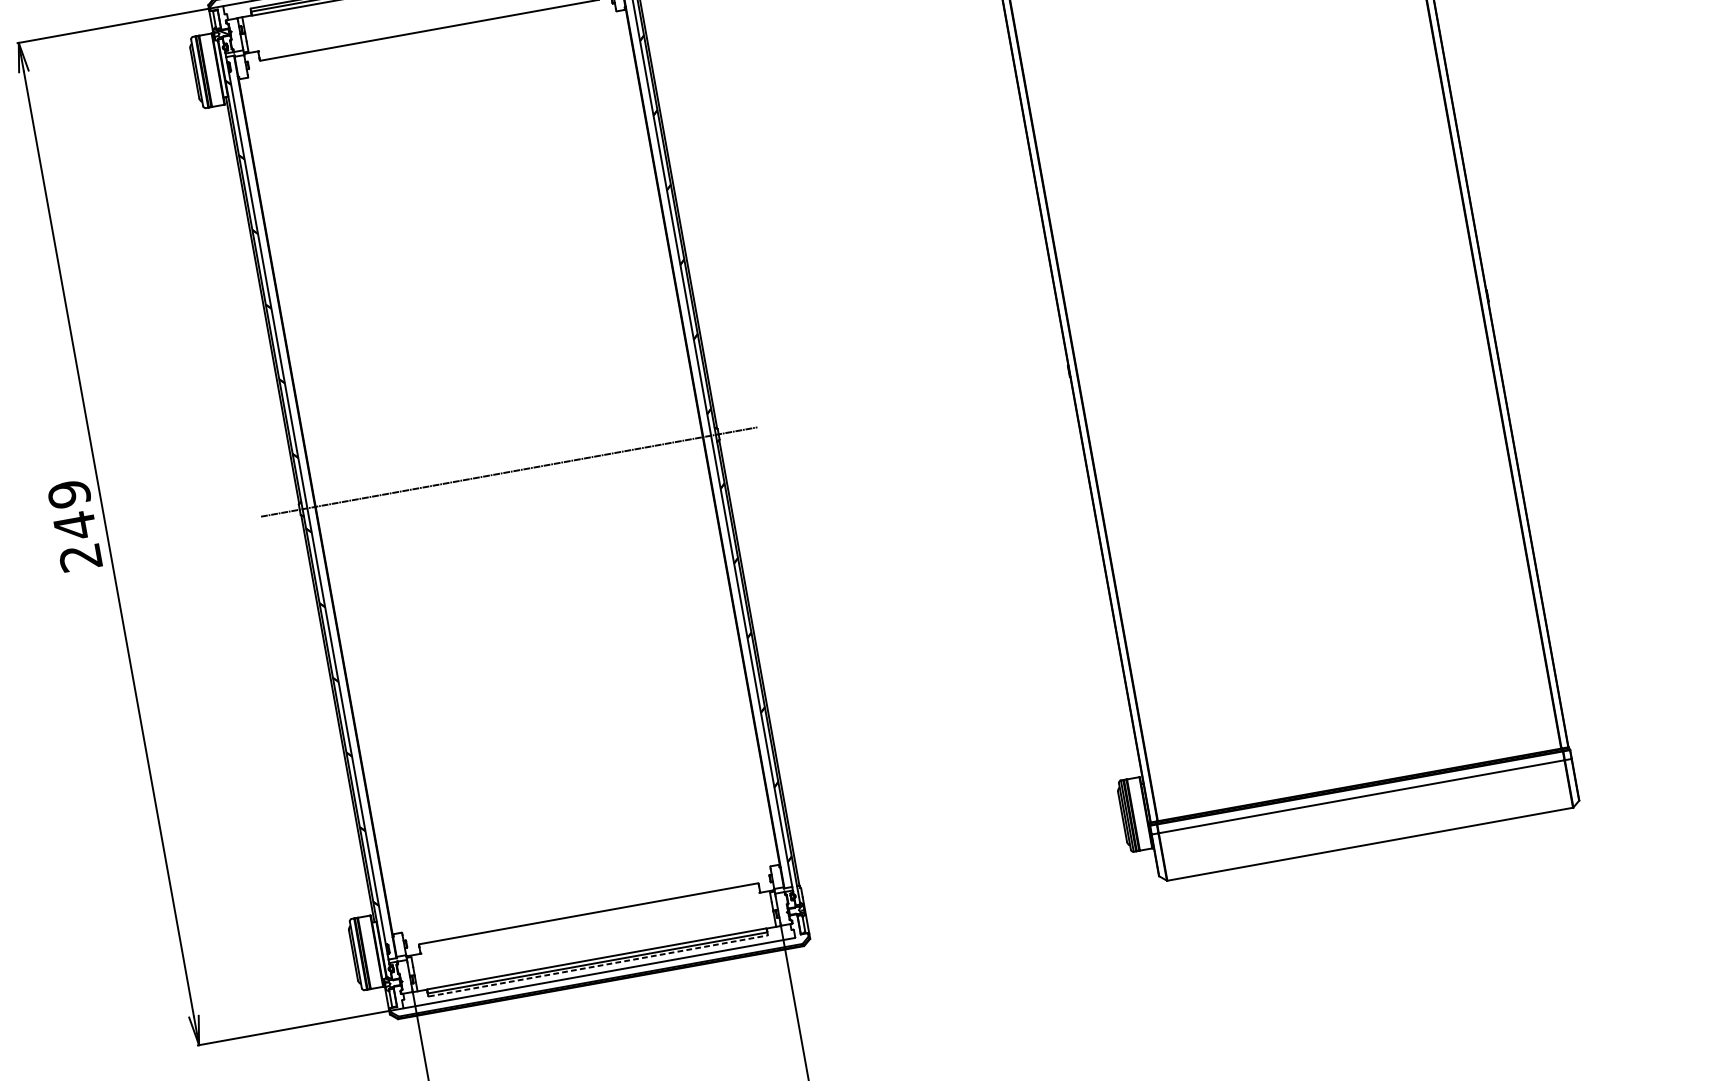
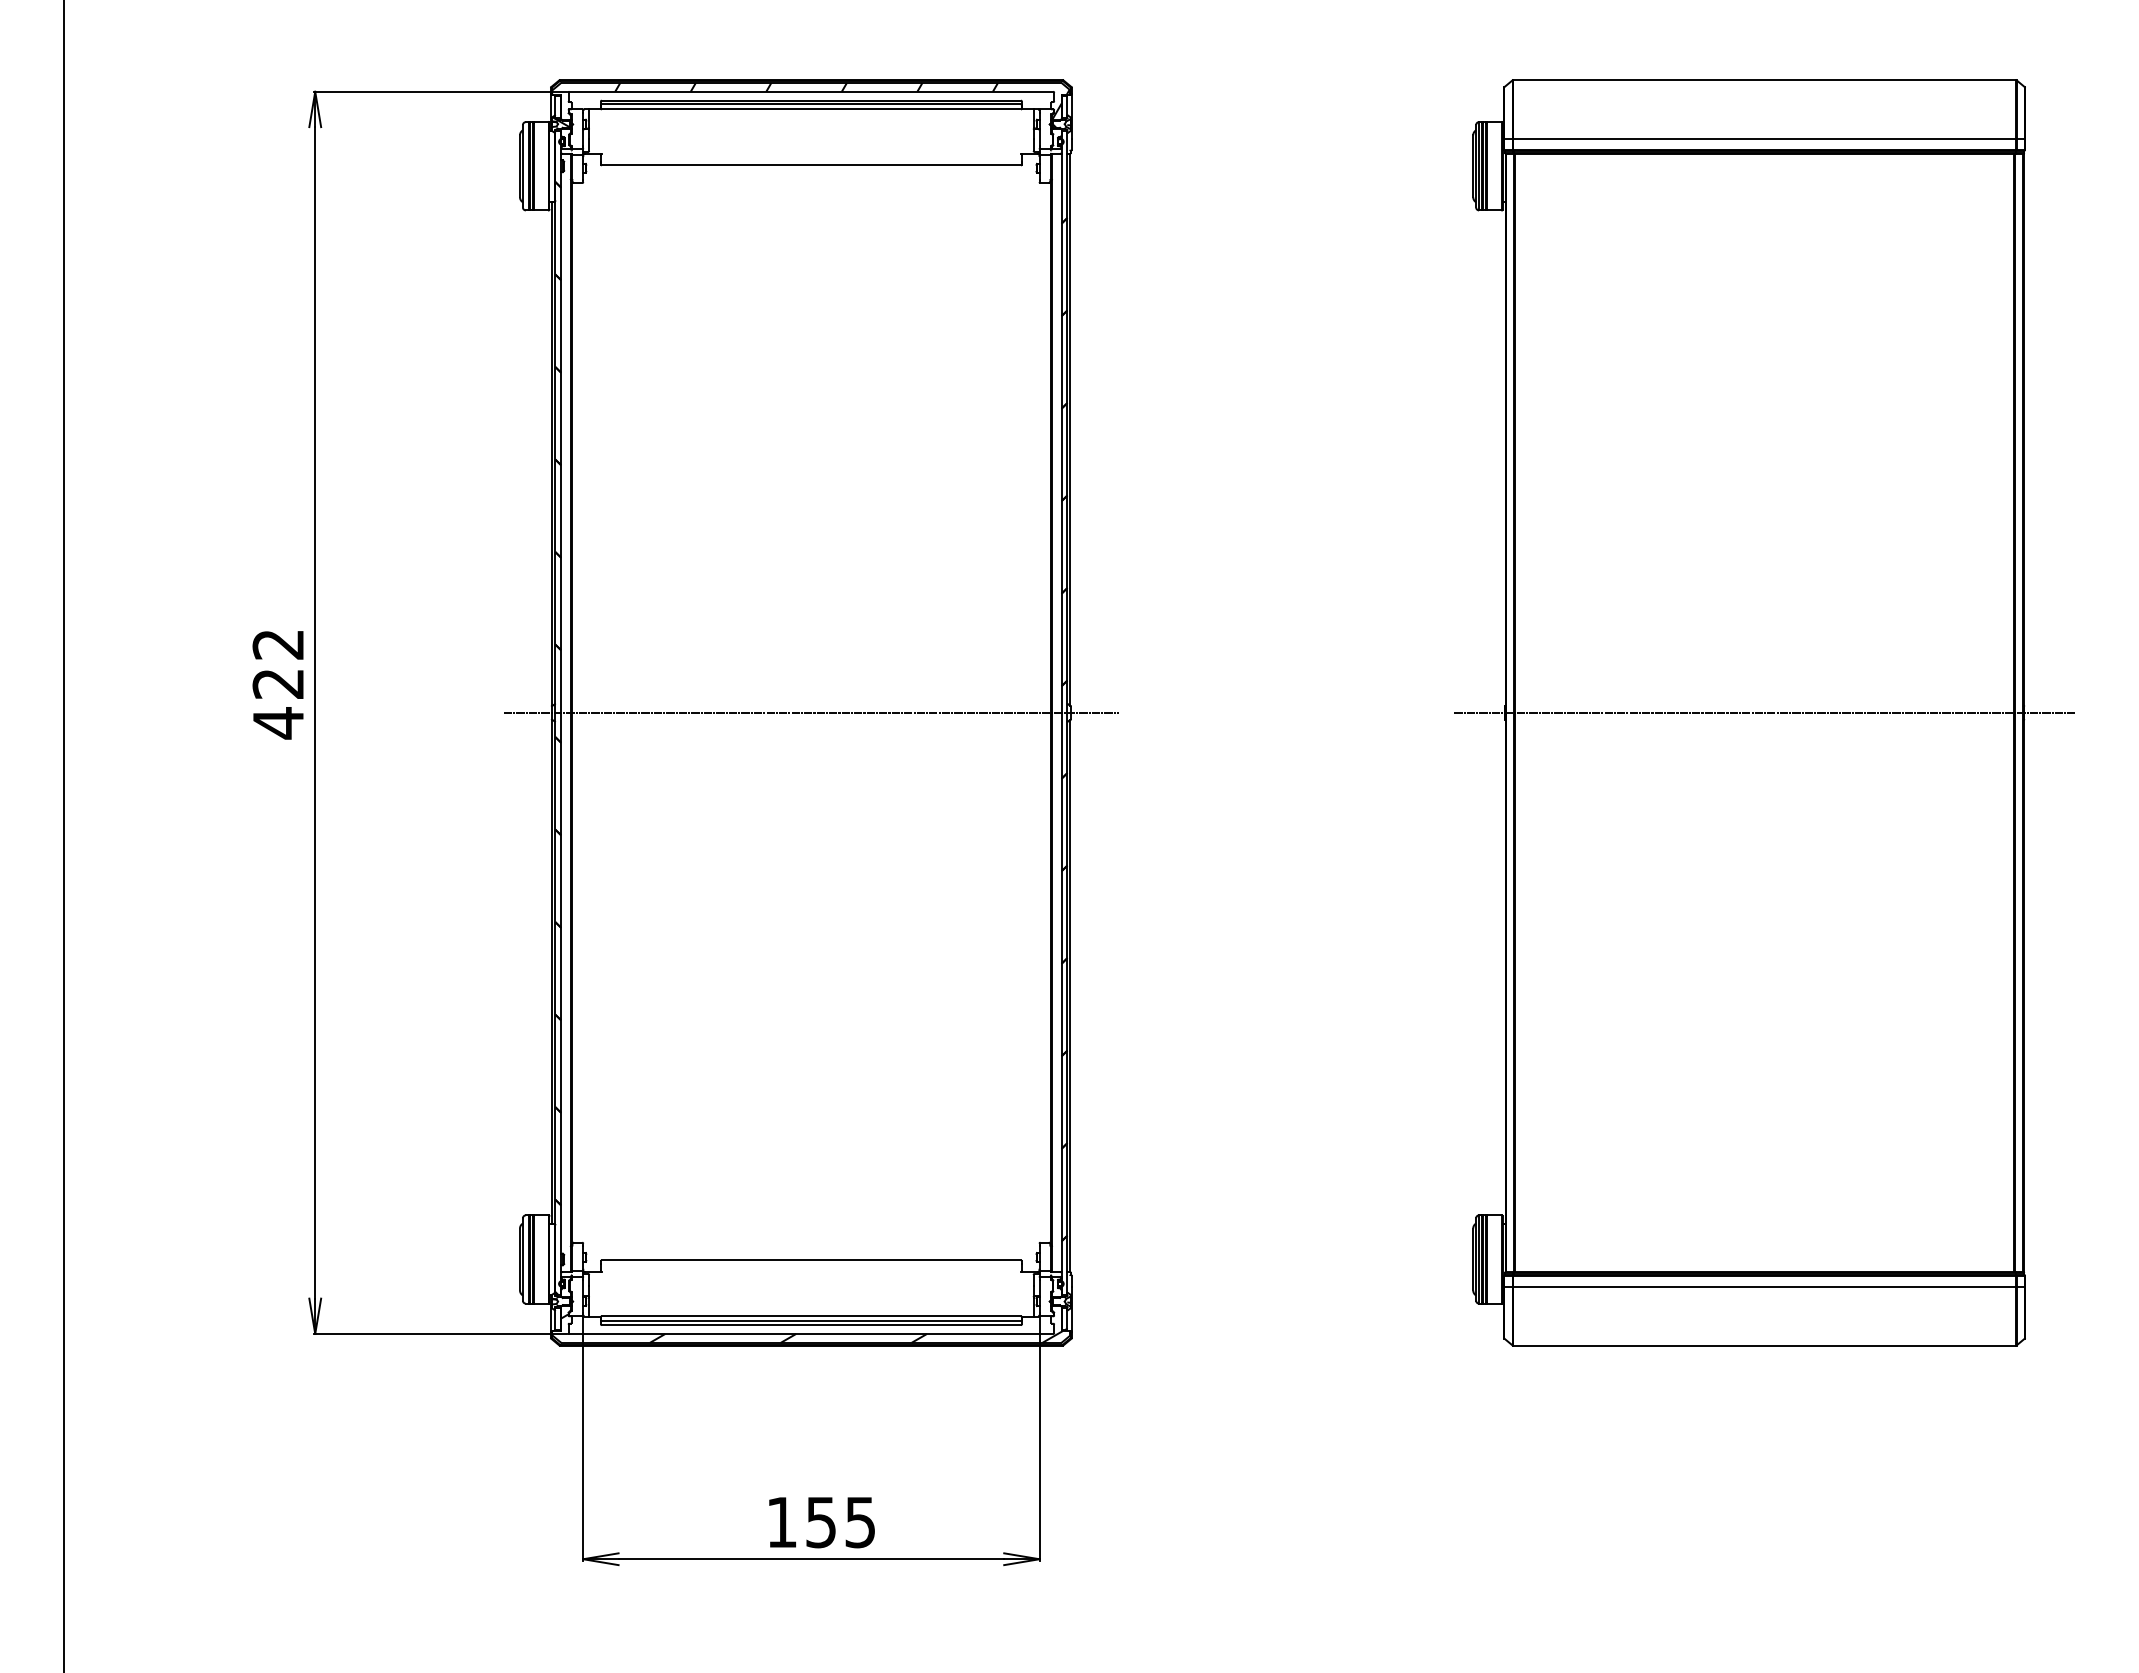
line: (1278, 333) -> (1764, 712), added
text: (75, 526) -> (278, 684), 249 -> 422
line: (598, 966) -> (811, 1325), dashed -> solid
hatch: (598, 968) -> (811, 1328), added

